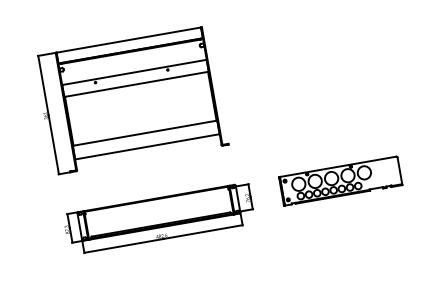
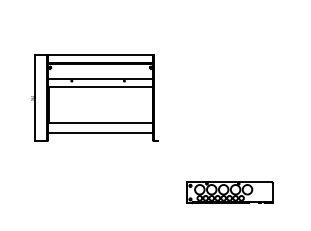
part: (130, 99) -> (94, 97), moved
part: (340, 180) -> (229, 192), moved
part: (159, 218) -> (102, 172), removed

